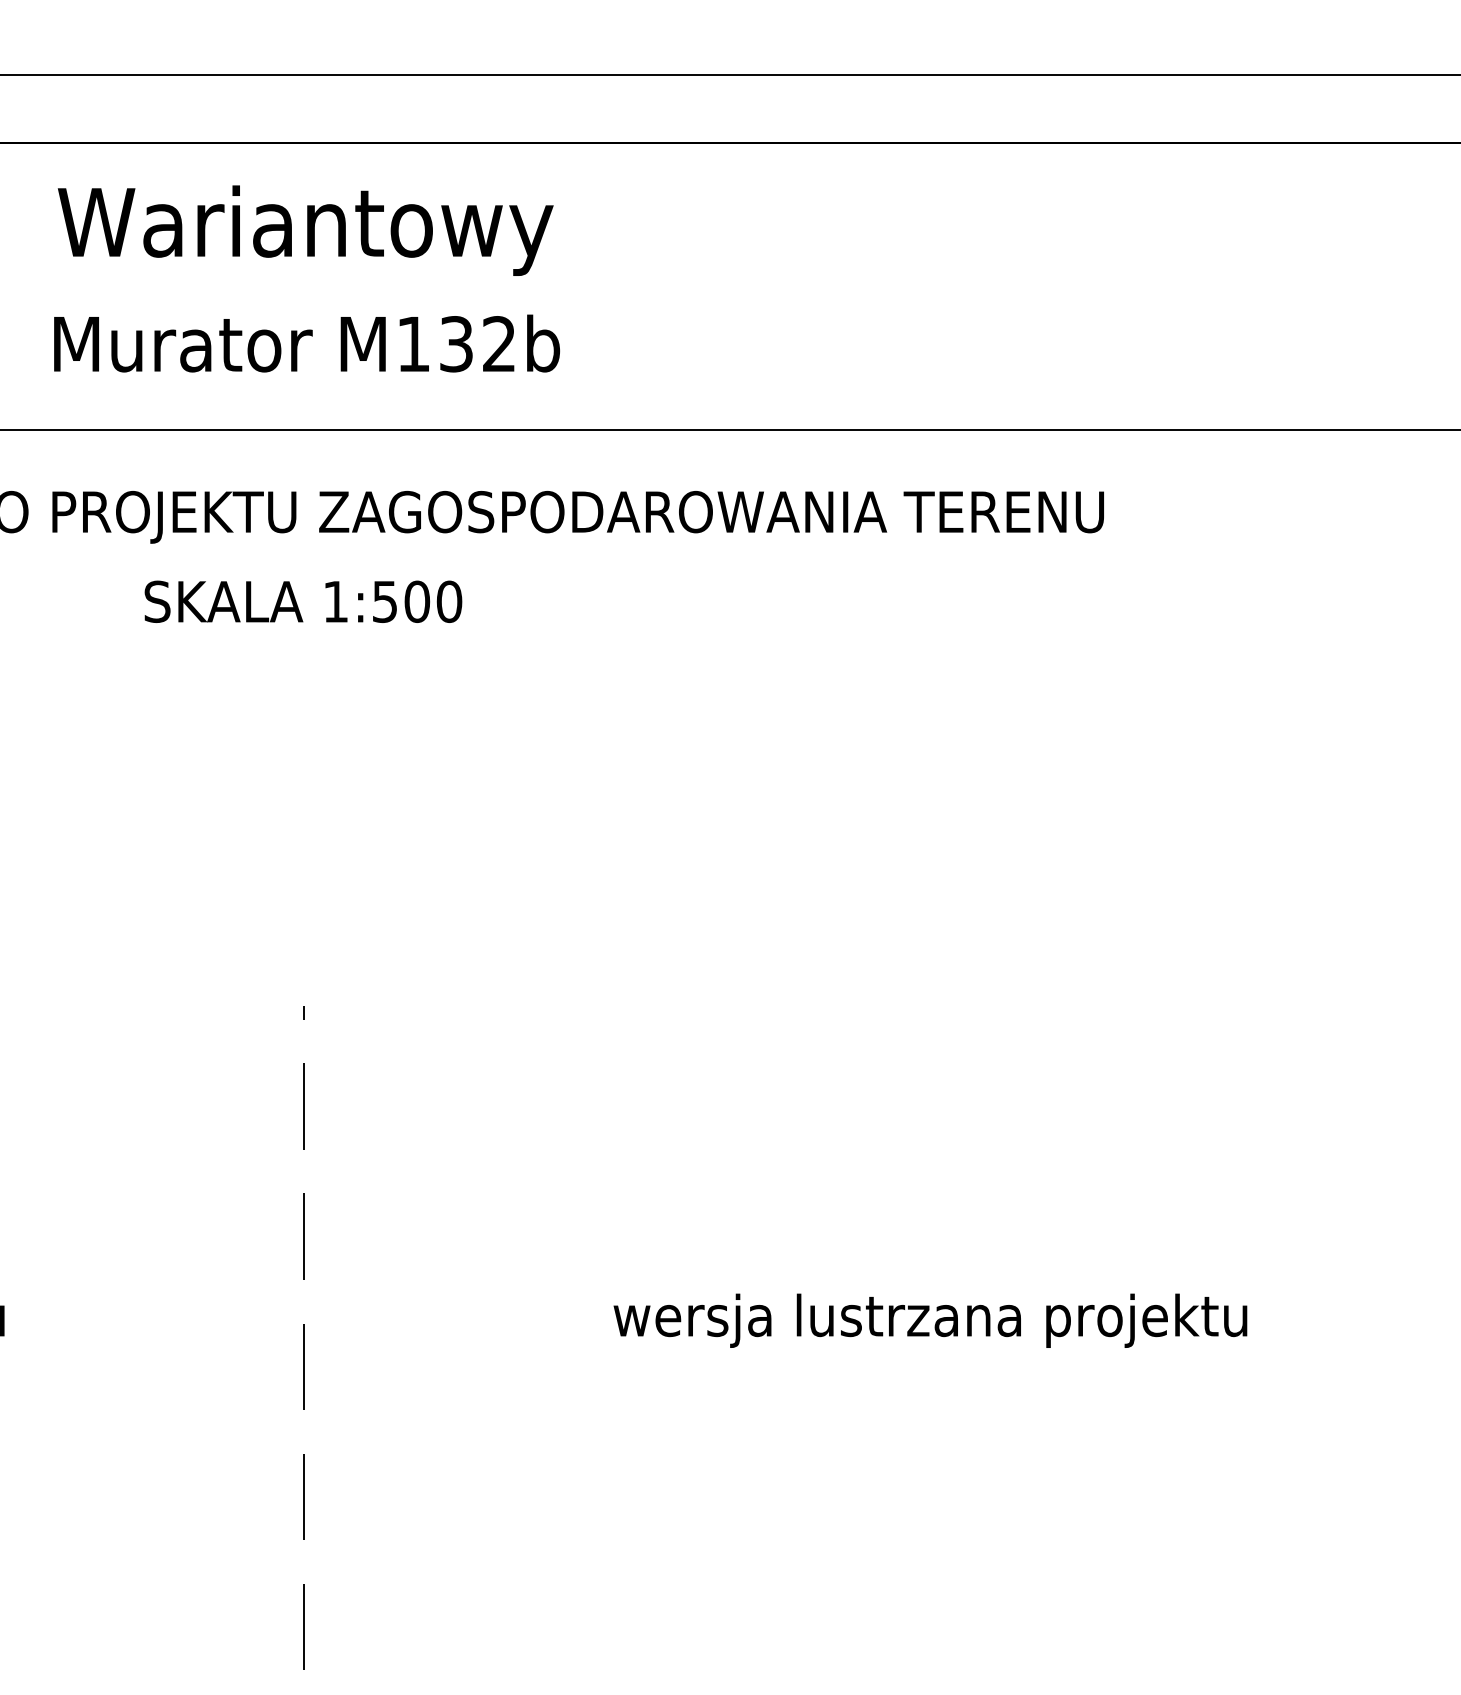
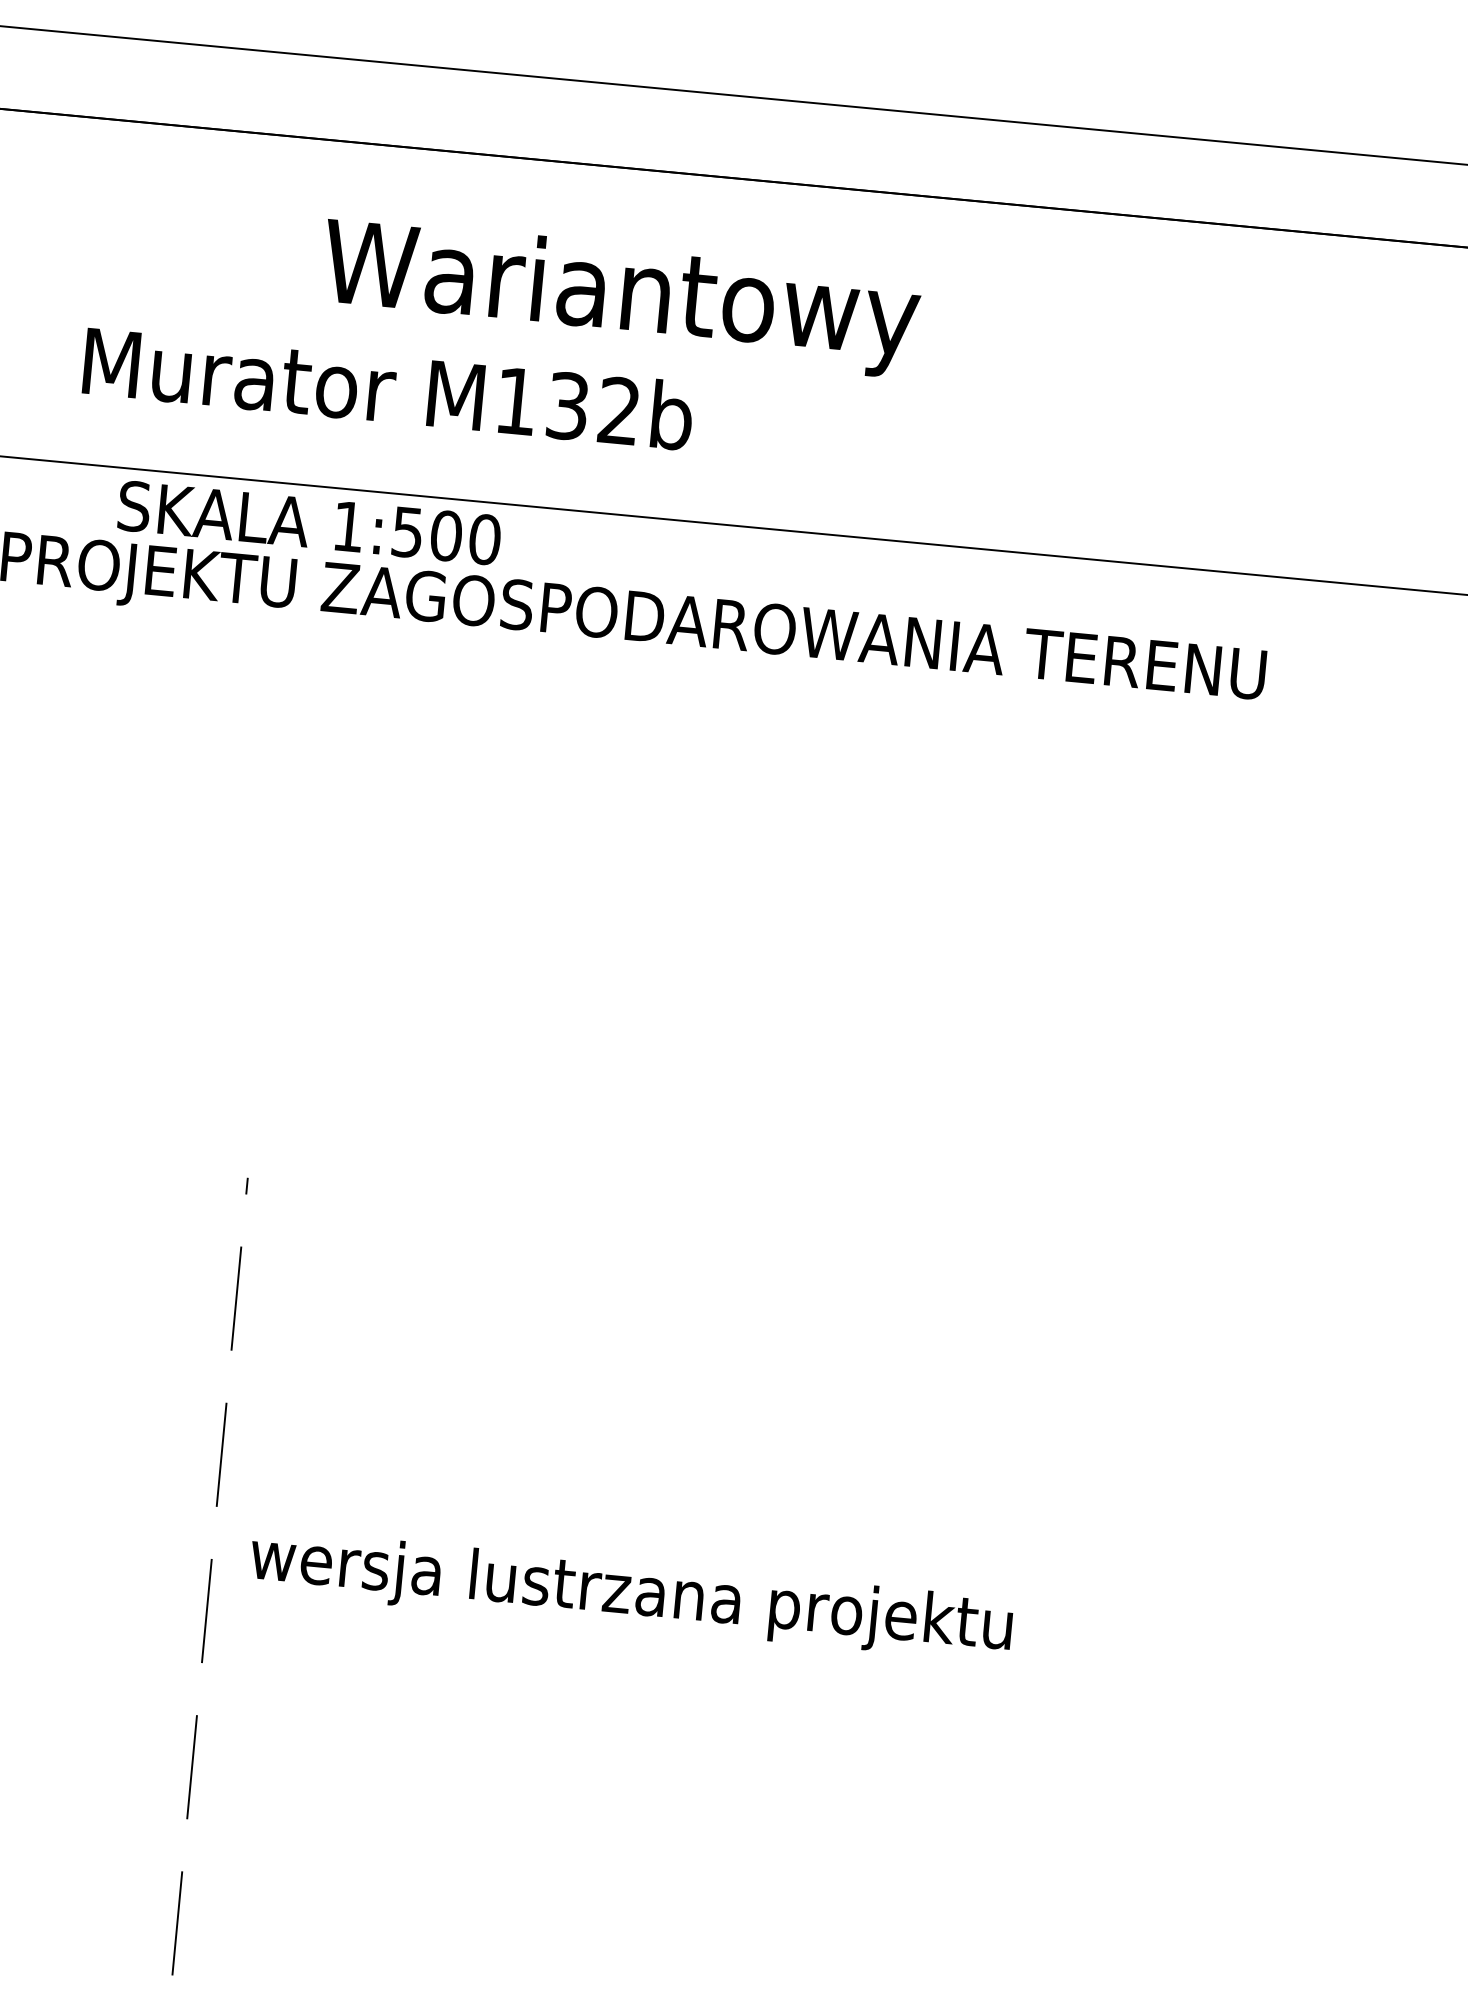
text: (305, 230) -> (620, 297), moved
text: (306, 343) -> (387, 388), moved
text: (303, 601) -> (309, 522), moved
text: (930, 1320) -> (631, 1594), moved

